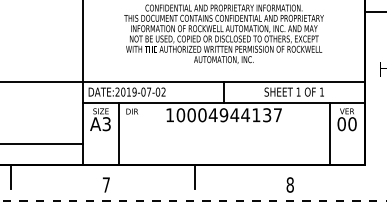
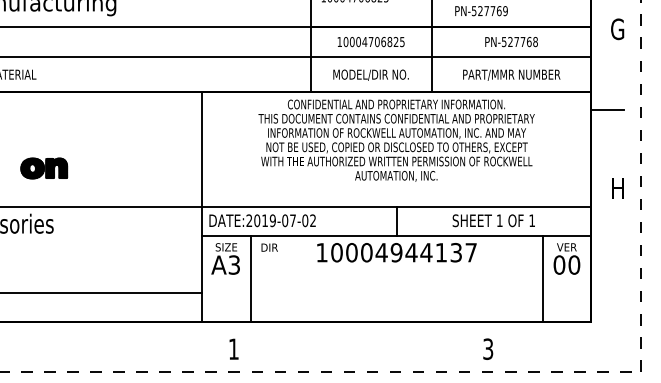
line: (11, 176) -> (102, 337), removed
line: (195, 176) -> (356, 337), removed
text: (106, 184) -> (233, 348), 7 -> 1
text: (290, 184) -> (488, 348), 8 -> 3

